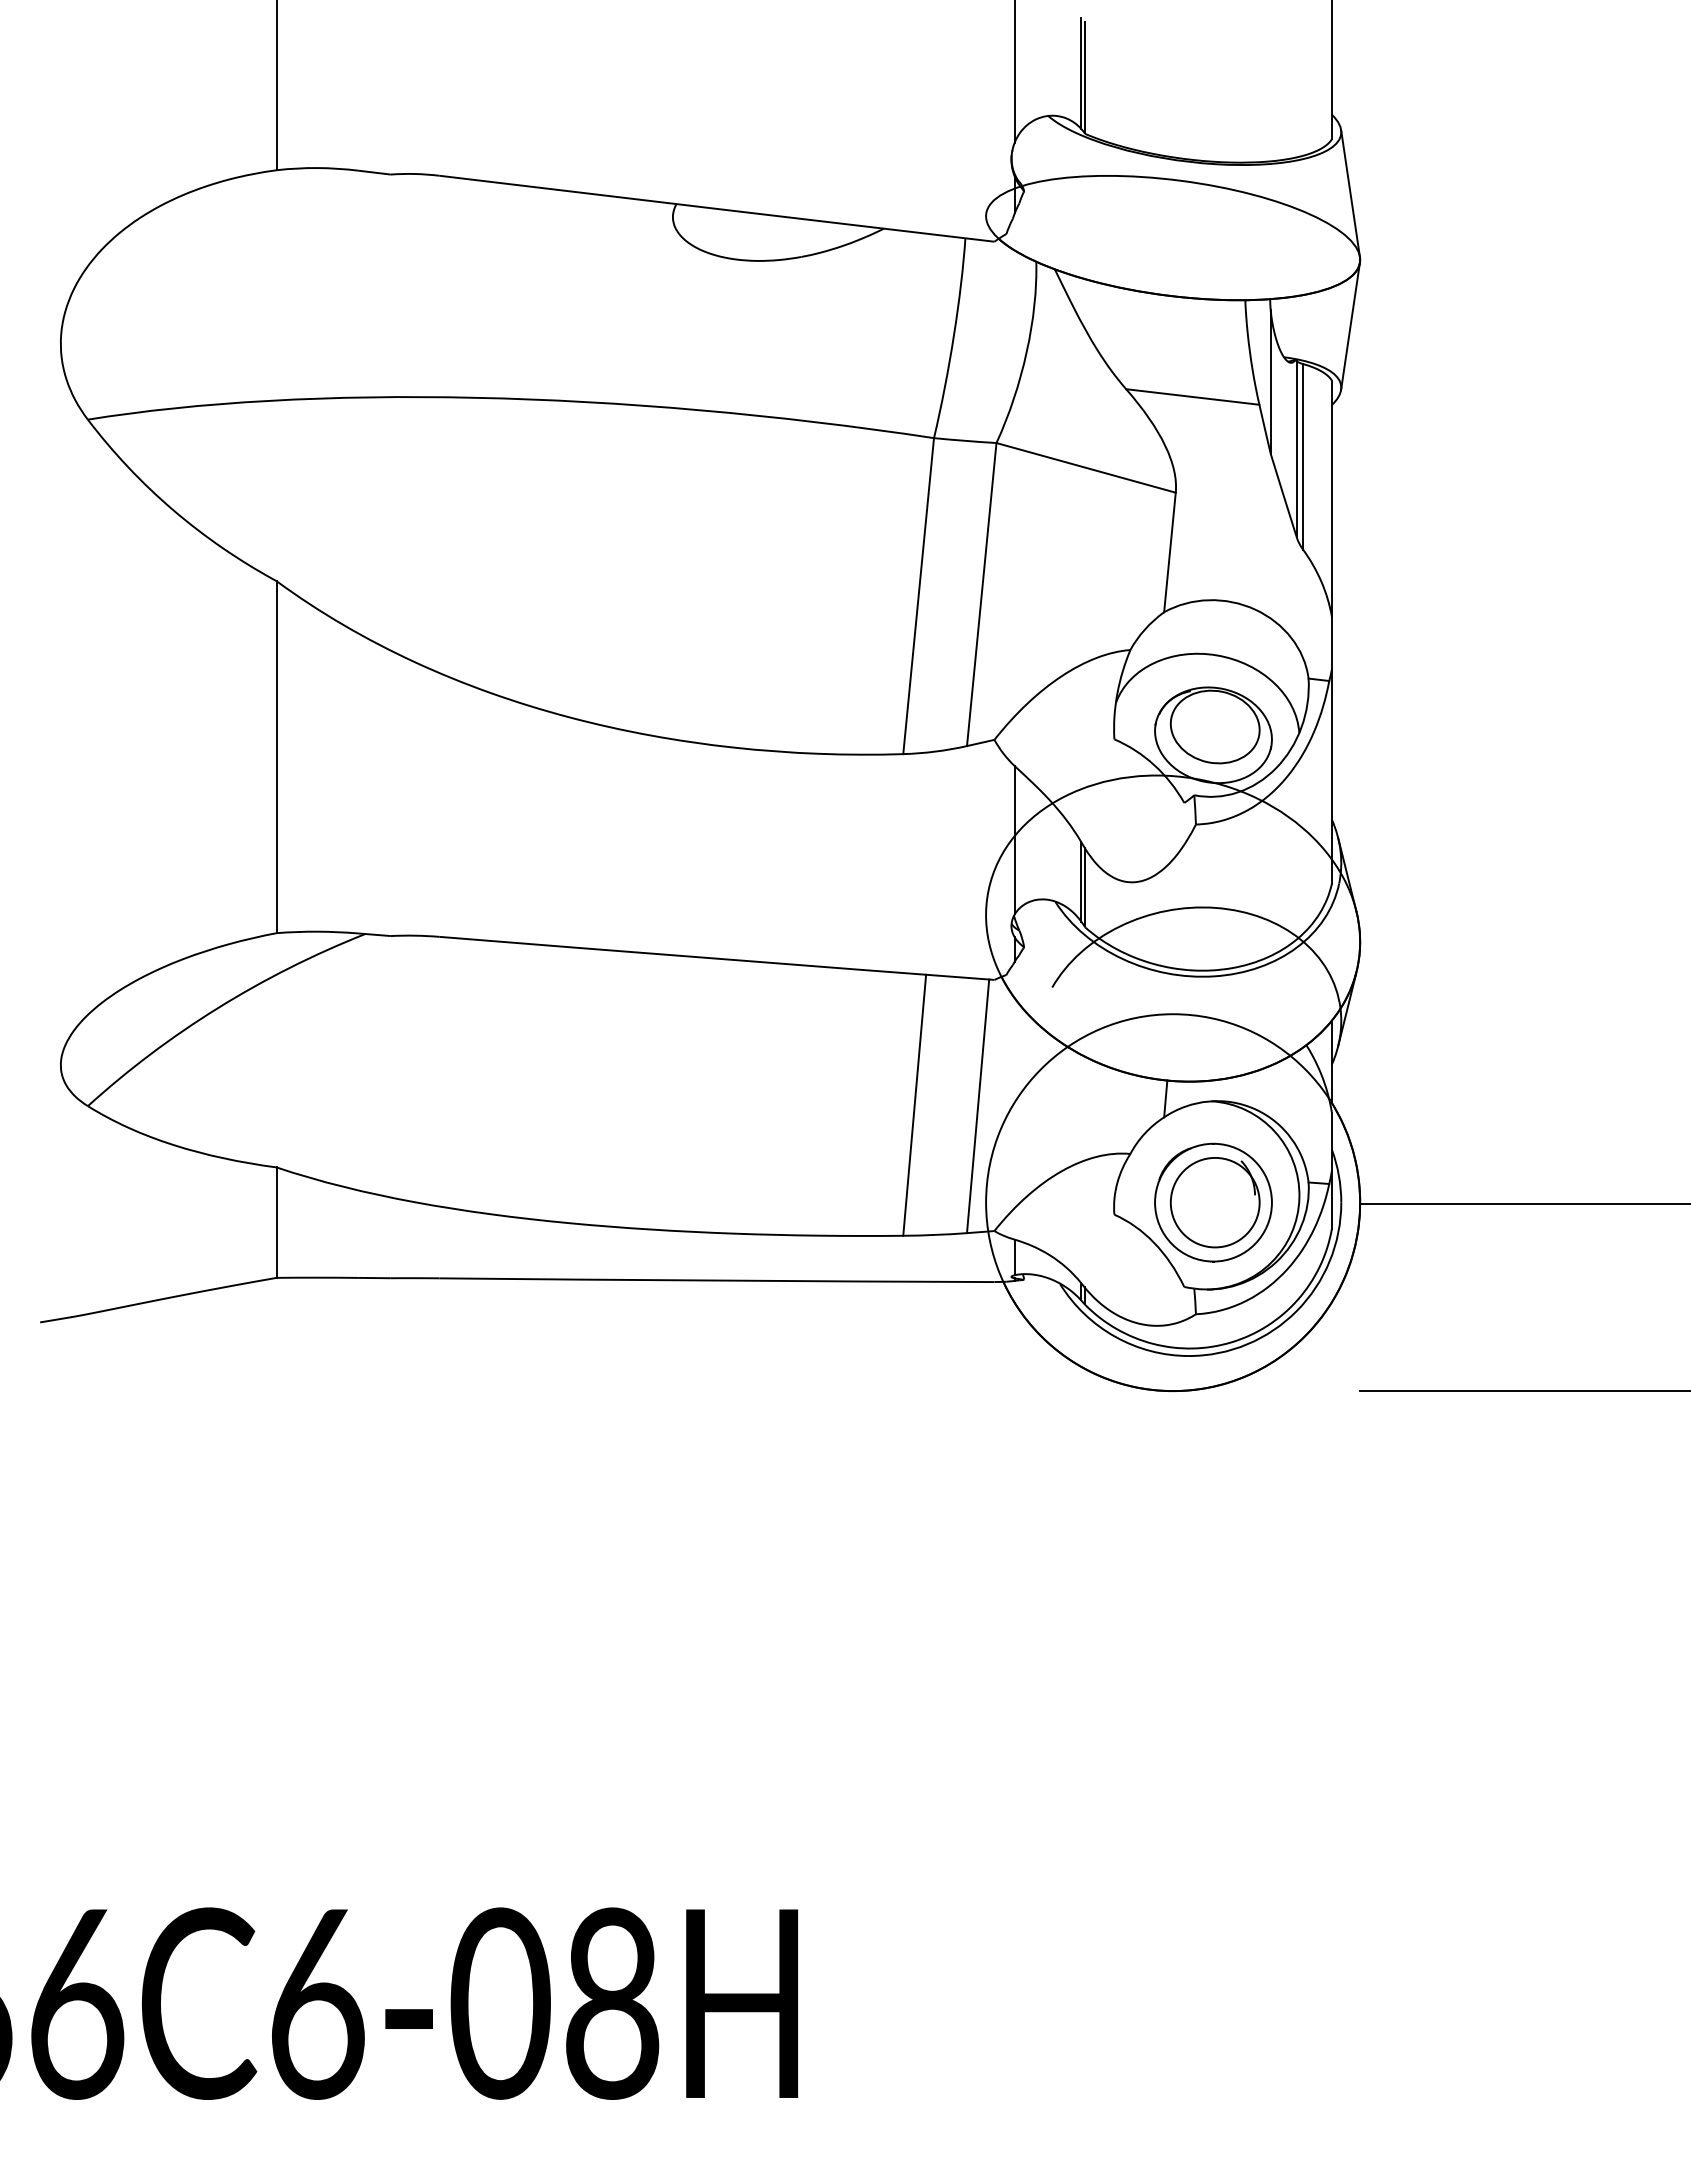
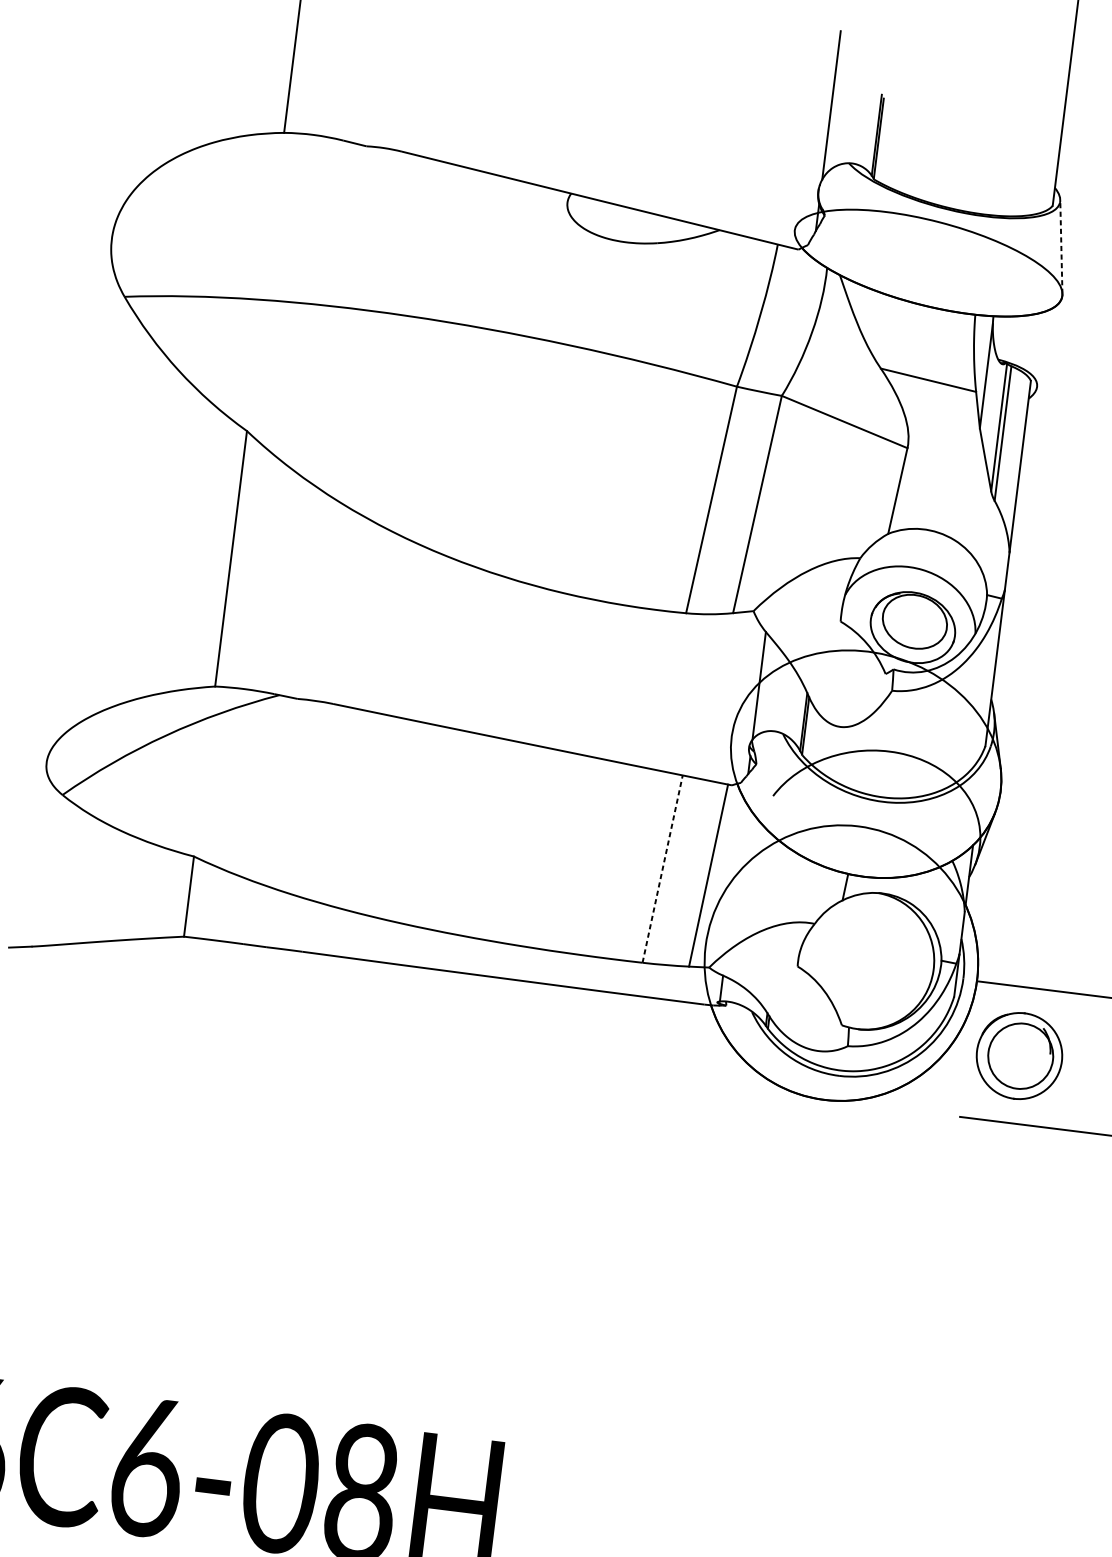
line: (1350, 193) -> (1061, 246), solid -> dashed
line: (1350, 325) -> (1049, 342), removed
line: (914, 1104) -> (662, 868), solid -> dashed
part: (1213, 1202) -> (1019, 1055), moved

